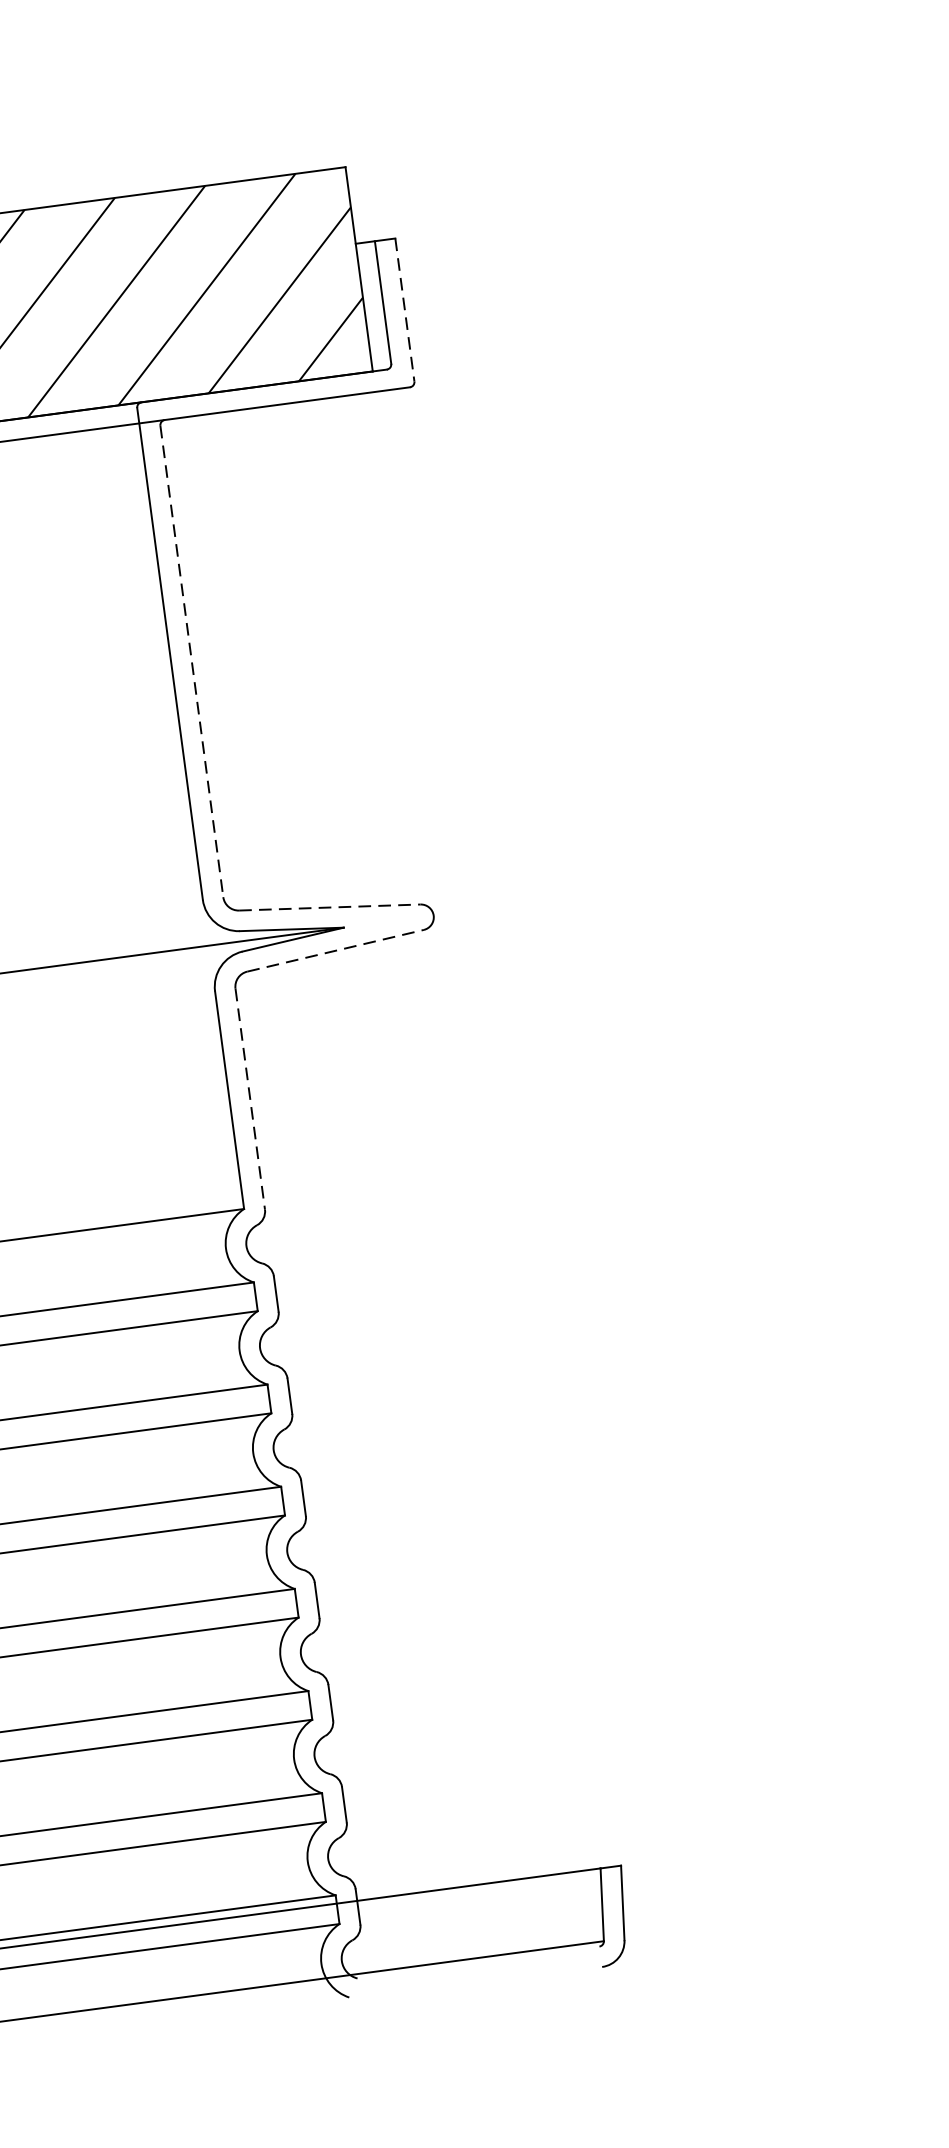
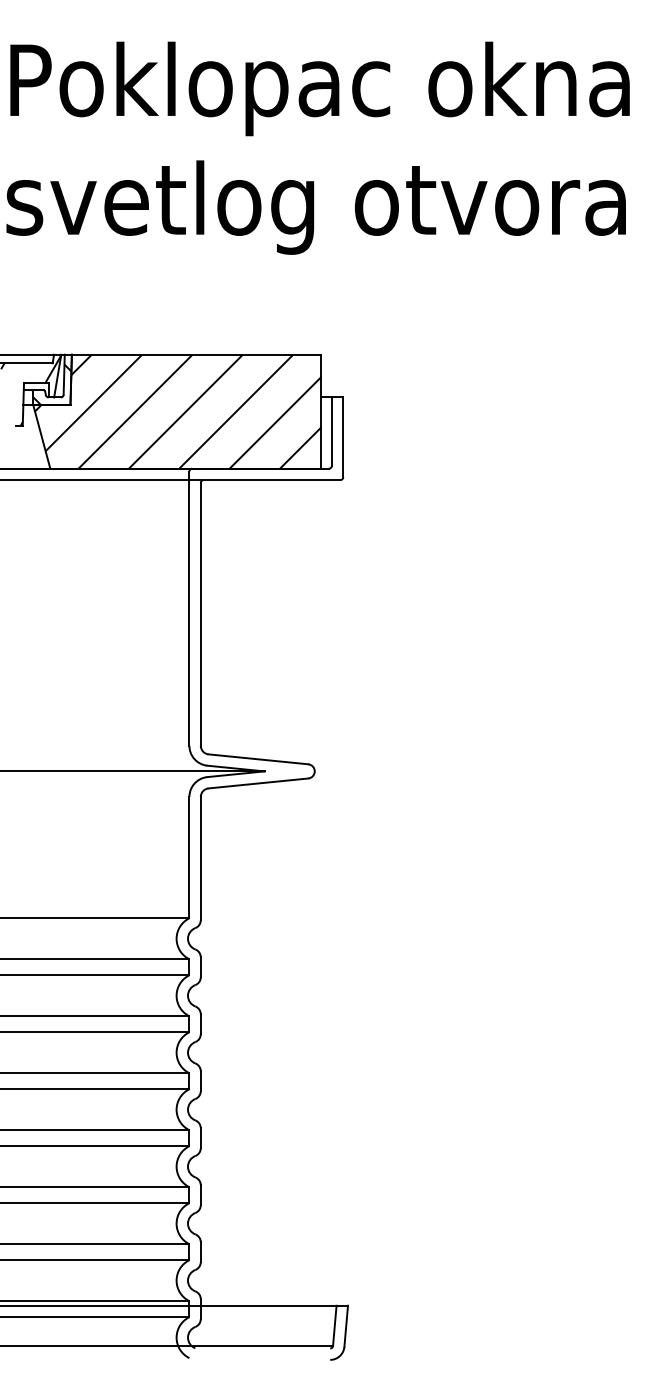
line: (405, 310) -> (343, 437), dashed -> solid
line: (191, 661) -> (200, 614), dashed -> solid
line: (329, 907) -> (258, 759), dashed -> solid
line: (335, 950) -> (258, 783), dashed -> solid
line: (249, 1099) -> (200, 858), dashed -> solid

